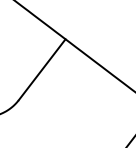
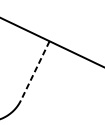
line: (41, 70) -> (34, 71), solid -> dashed

